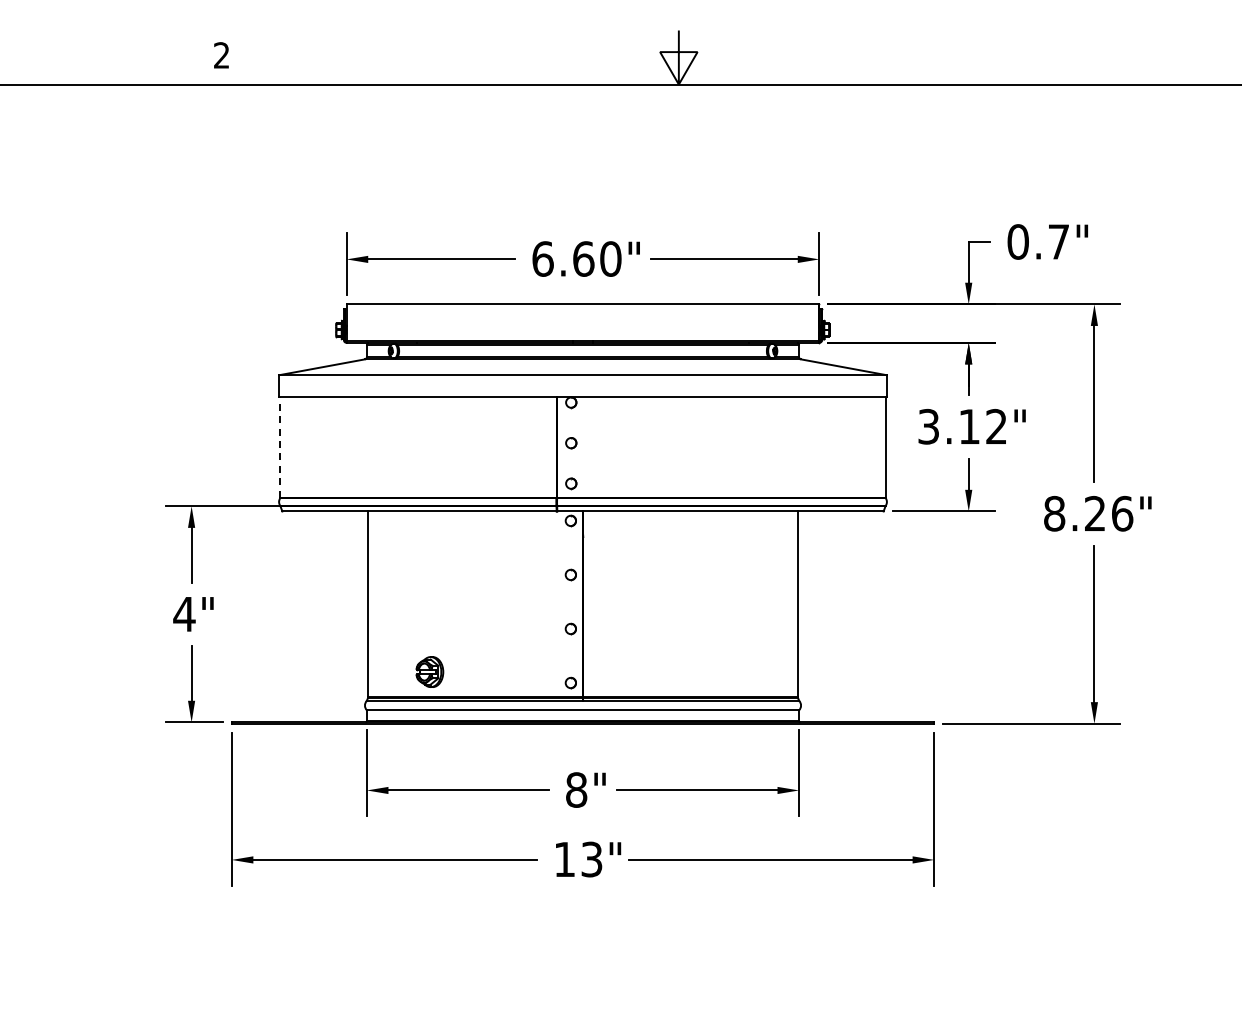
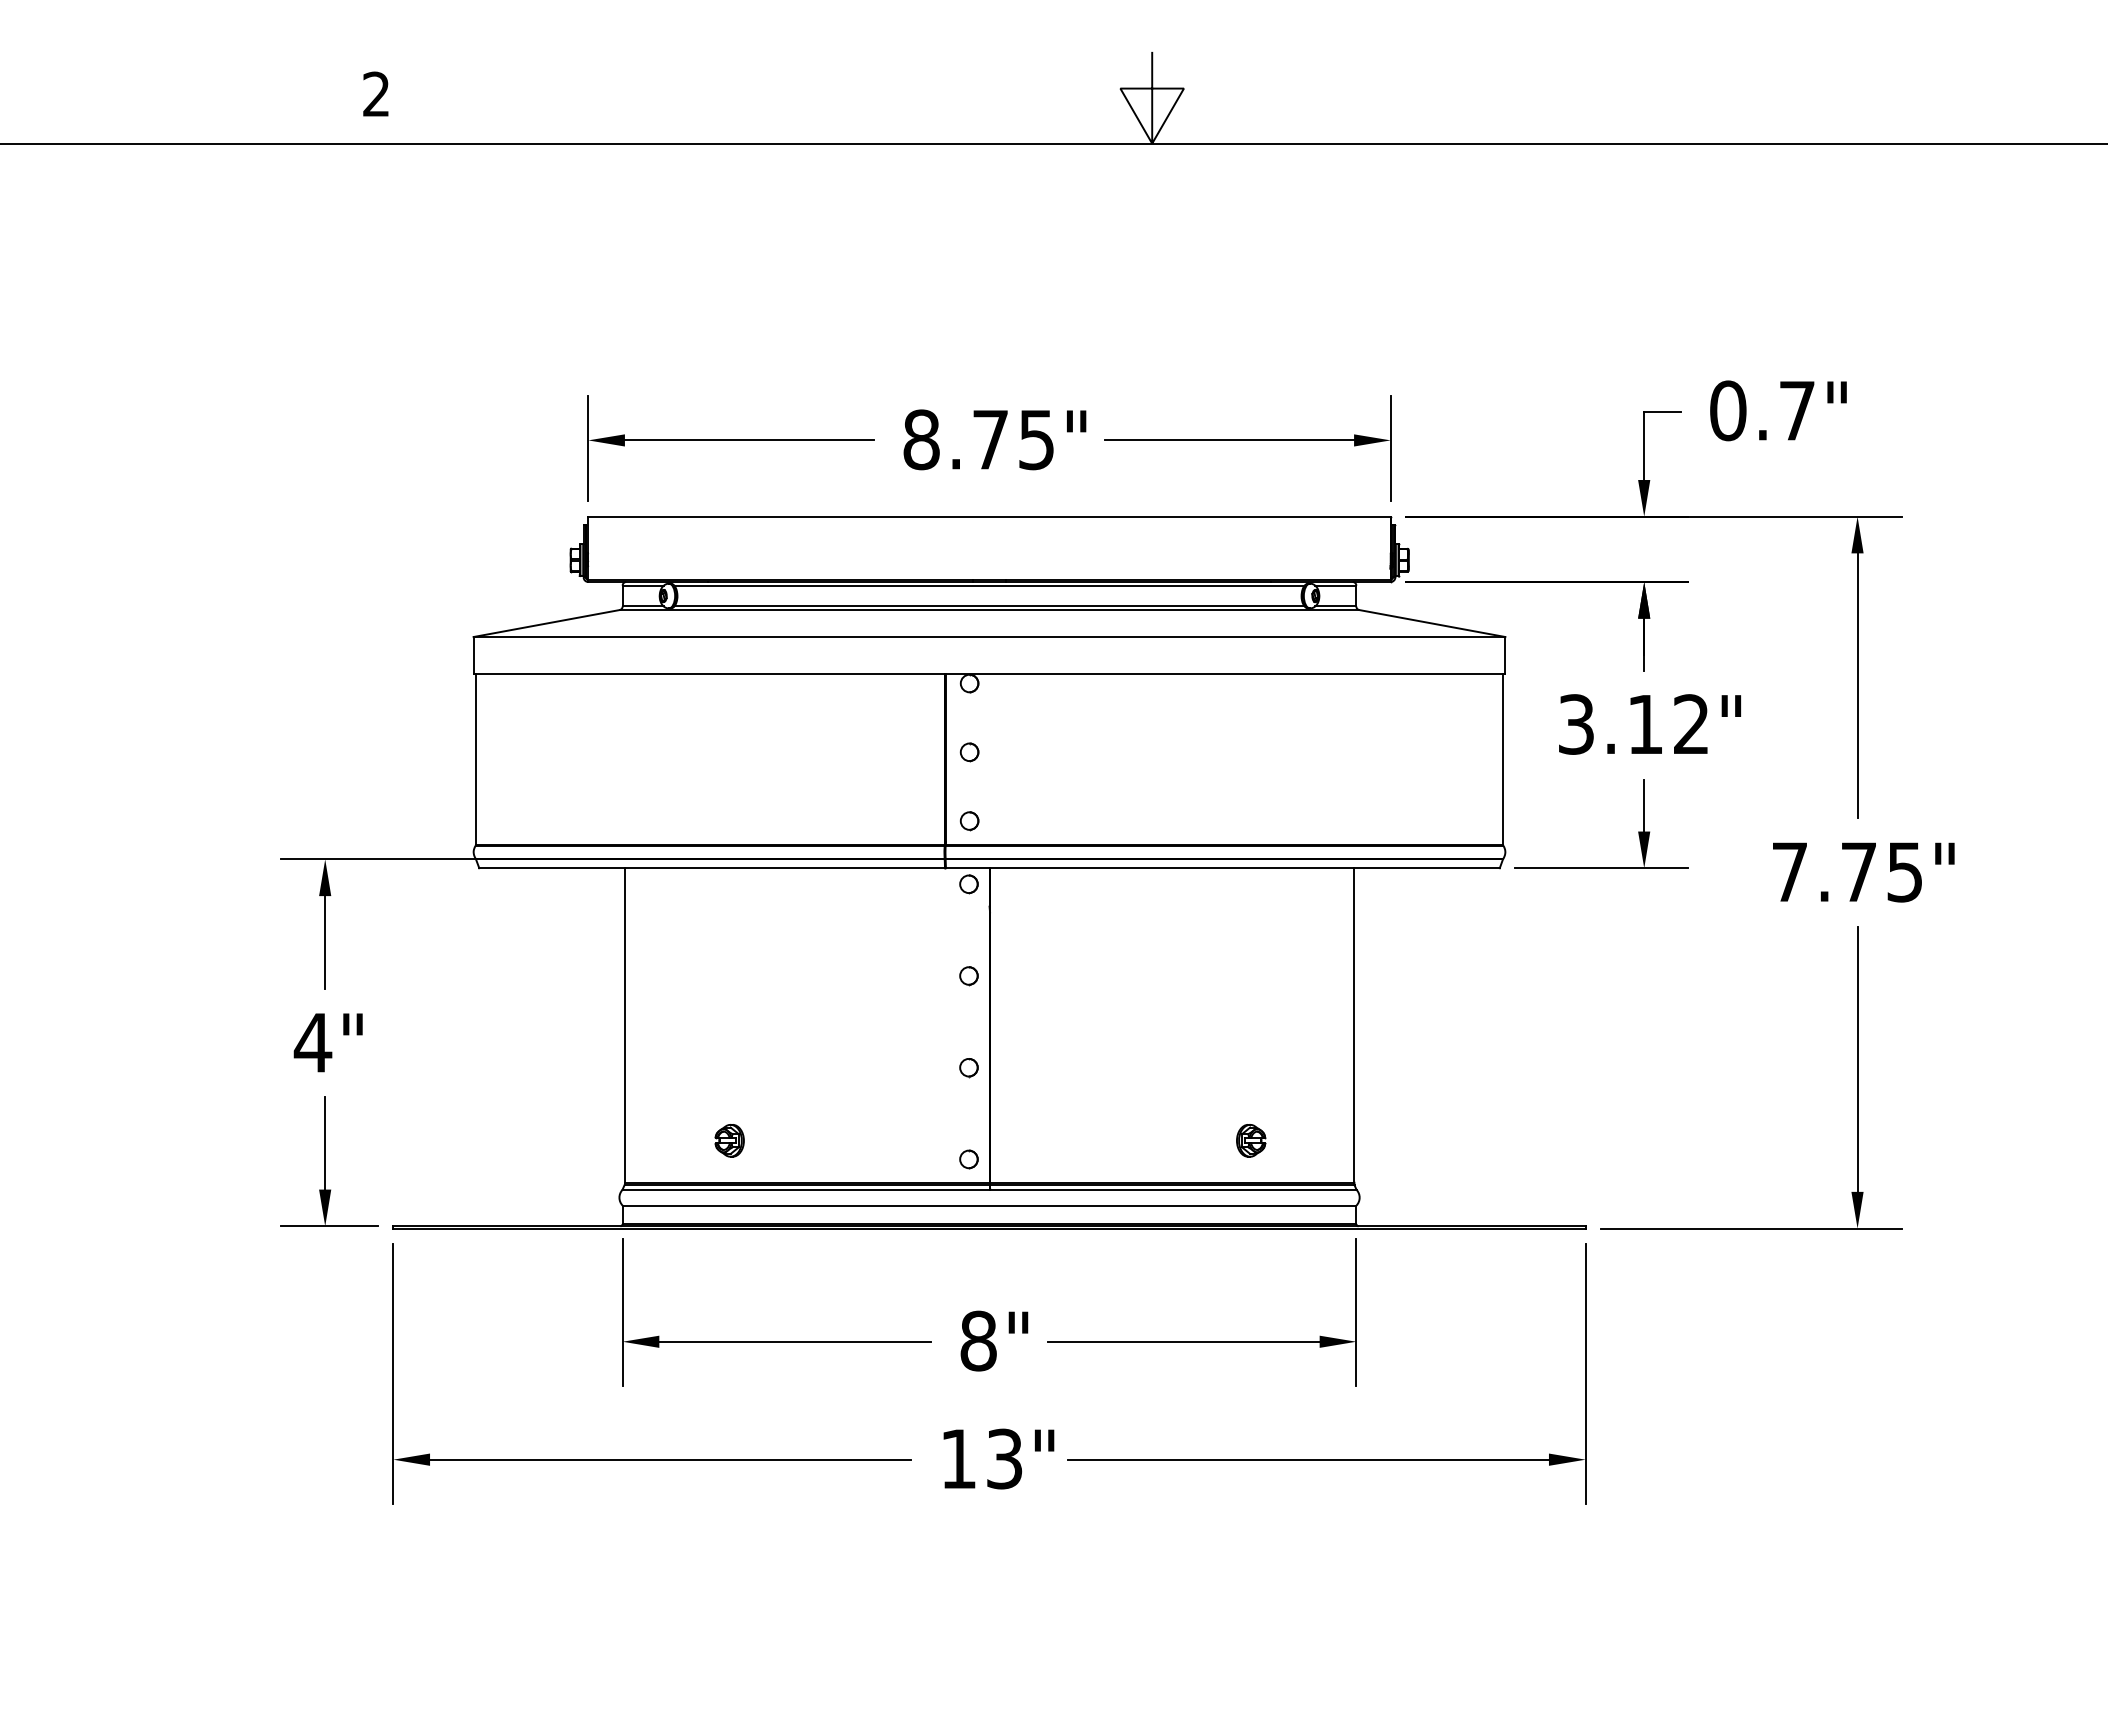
text: (576, 258) -> (978, 438), 6.60" -> 8.75"
line: (280, 446) -> (476, 757), dashed -> solid
text: (1088, 513) -> (1847, 871), 8.26" -> 7.75"
part: (429, 671) -> (728, 1139), size x0.62
part: (736, 671) -> (1250, 1139), added

